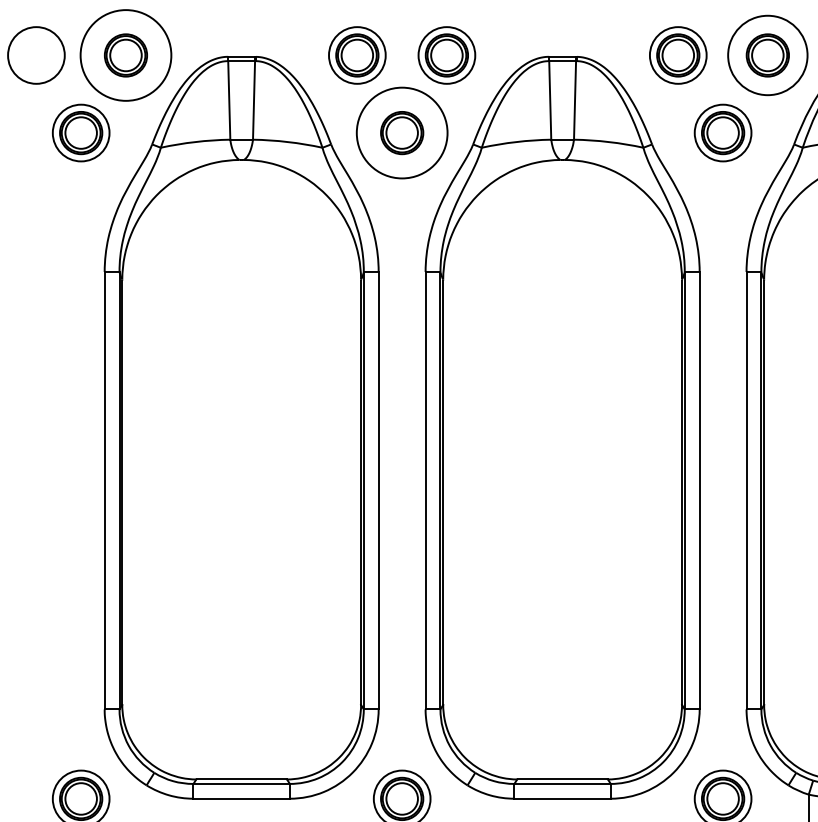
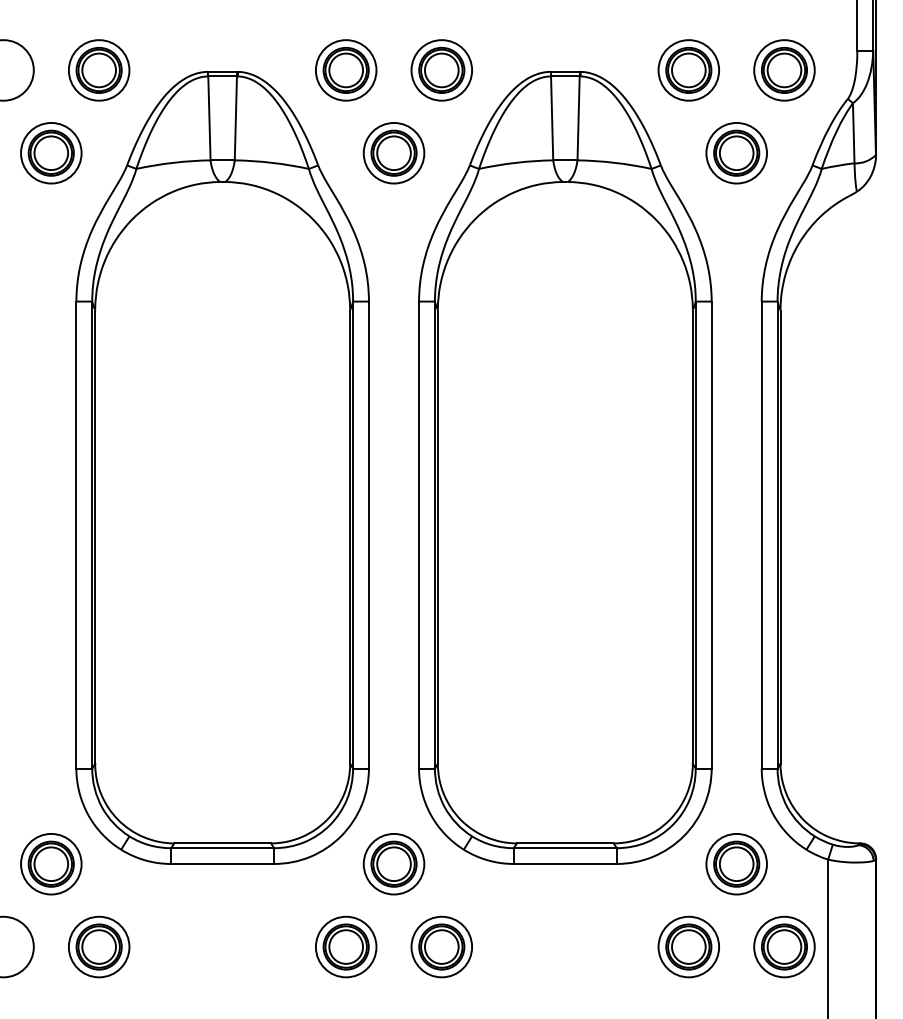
circle: (125, 55) -> (98, 70), size x0.62
circle: (767, 55) -> (784, 70), size x0.71
circle: (401, 132) -> (393, 152), size x0.62

